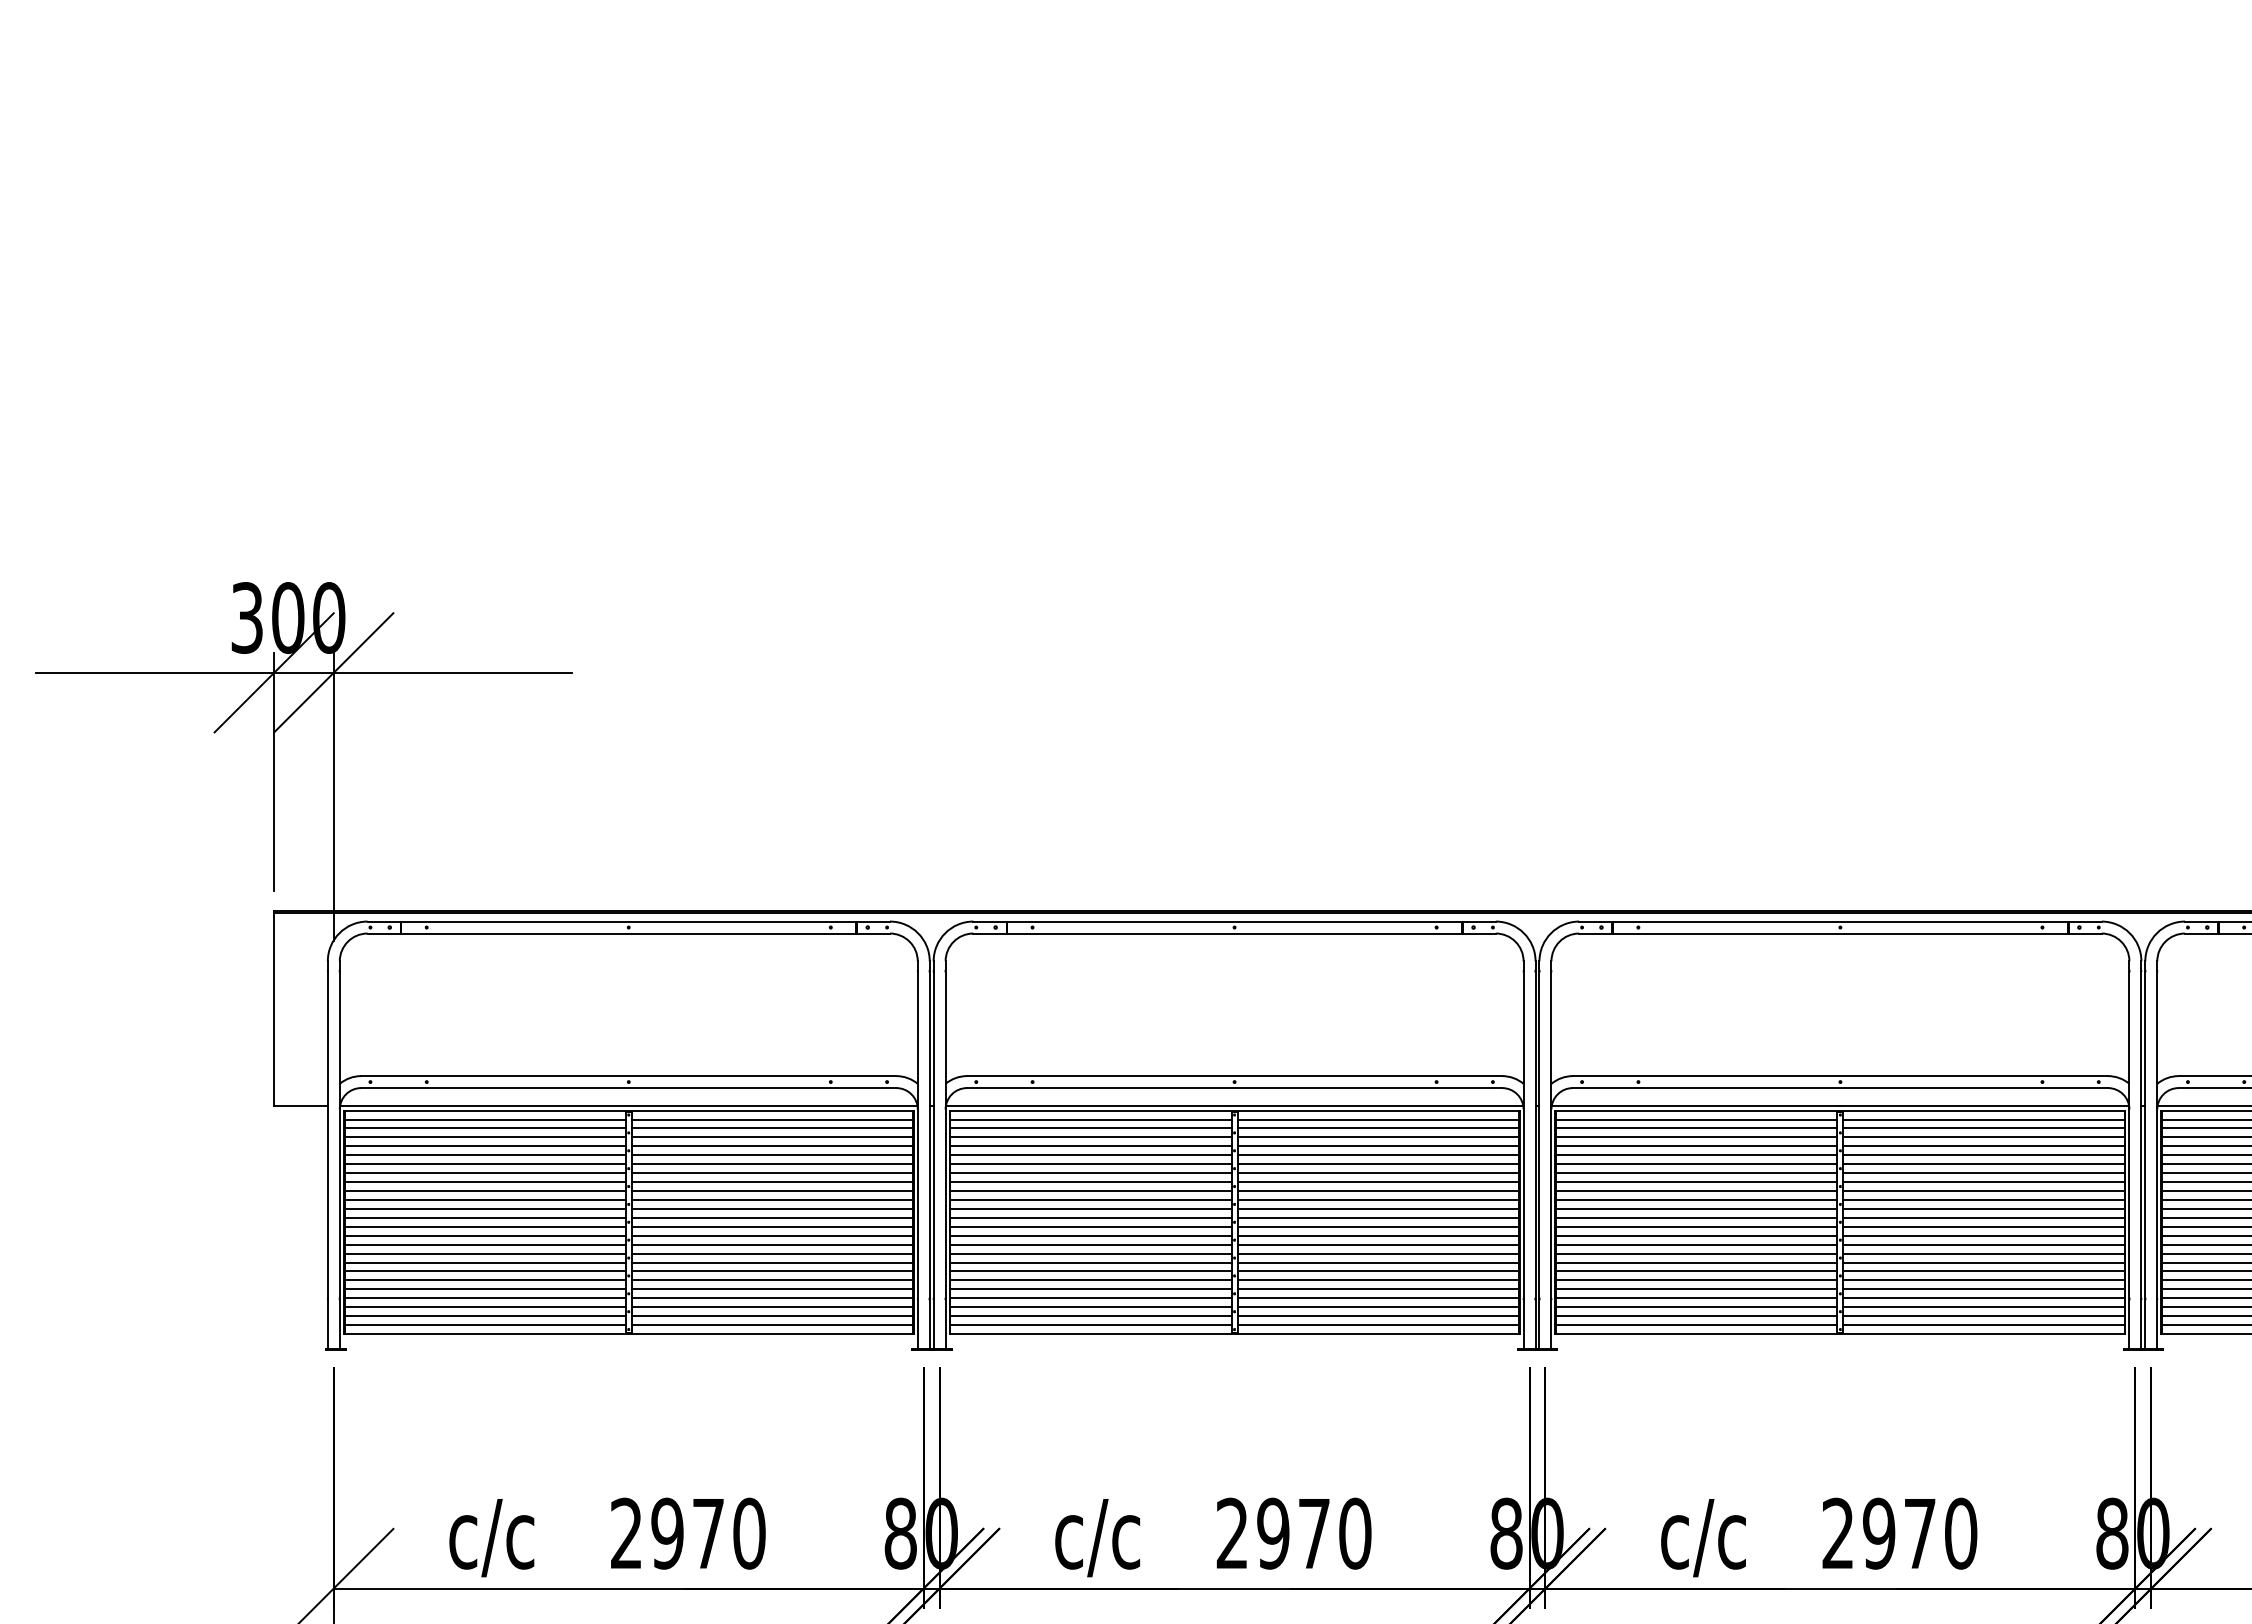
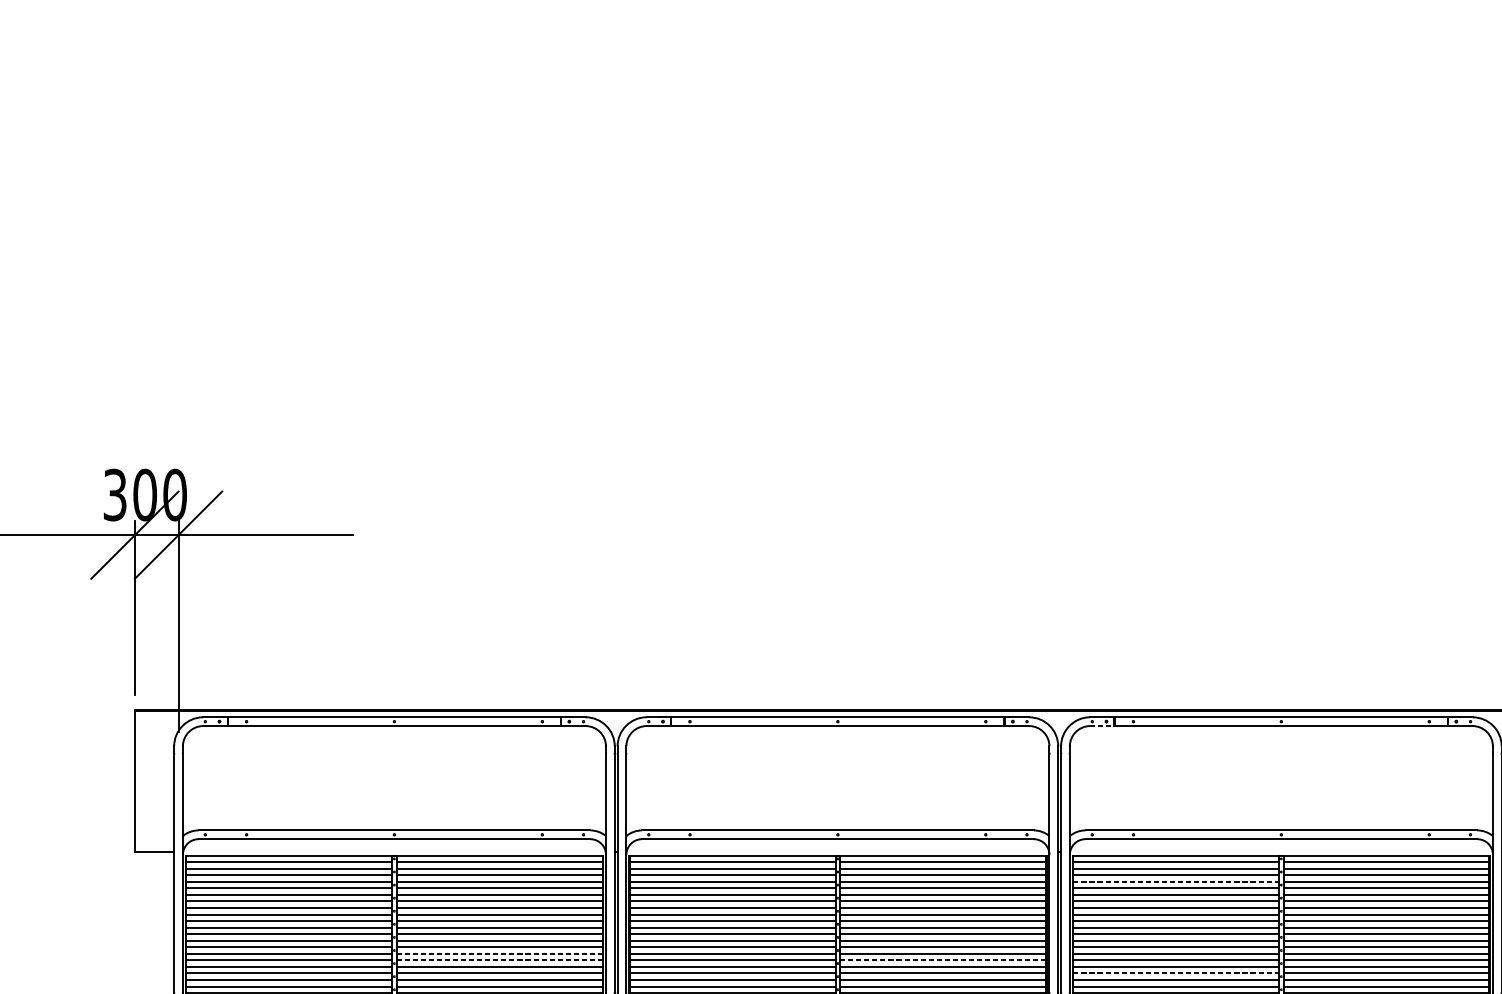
line: (1595, 933) -> (1102, 726), solid -> dashed
line: (628, 1105) -> (394, 851), removed
line: (1234, 1105) -> (837, 851), removed
line: (1840, 1105) -> (1281, 851), removed
line: (1696, 1146) -> (1176, 881), solid -> dashed
line: (772, 1244) -> (499, 953), solid -> dashed
line: (772, 1253) -> (499, 960), solid -> dashed
line: (1378, 1253) -> (943, 960), solid -> dashed
line: (1696, 1271) -> (1176, 973), solid -> dashed

